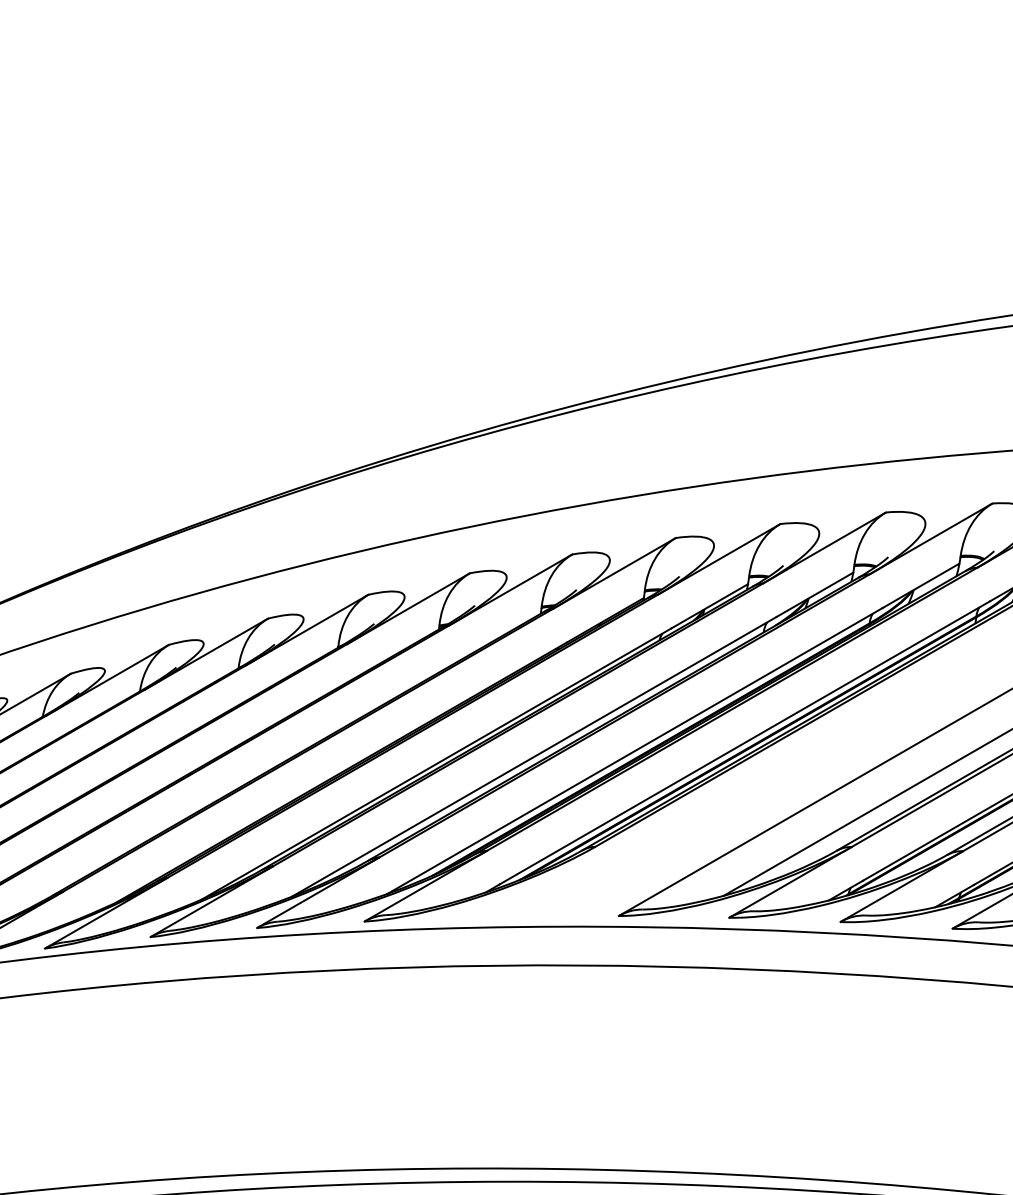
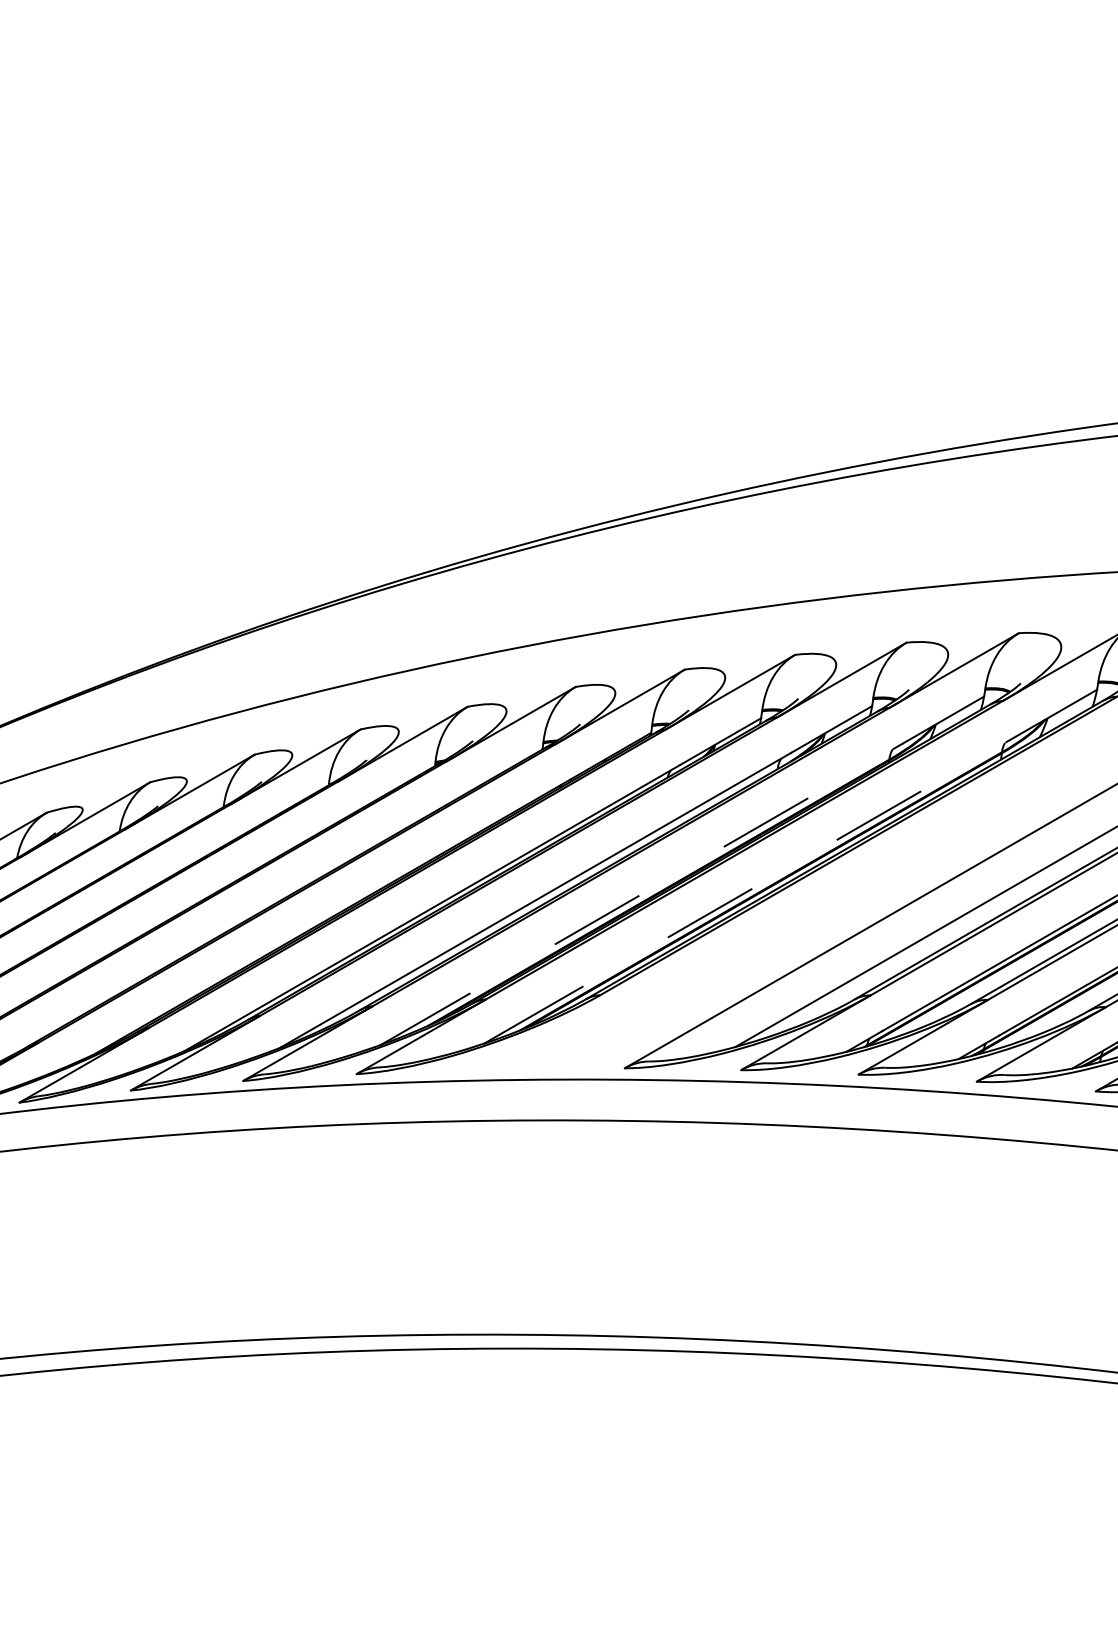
line: (744, 742) -> (757, 885), solid -> dashed
line: (637, 749) -> (644, 892), solid -> dashed

